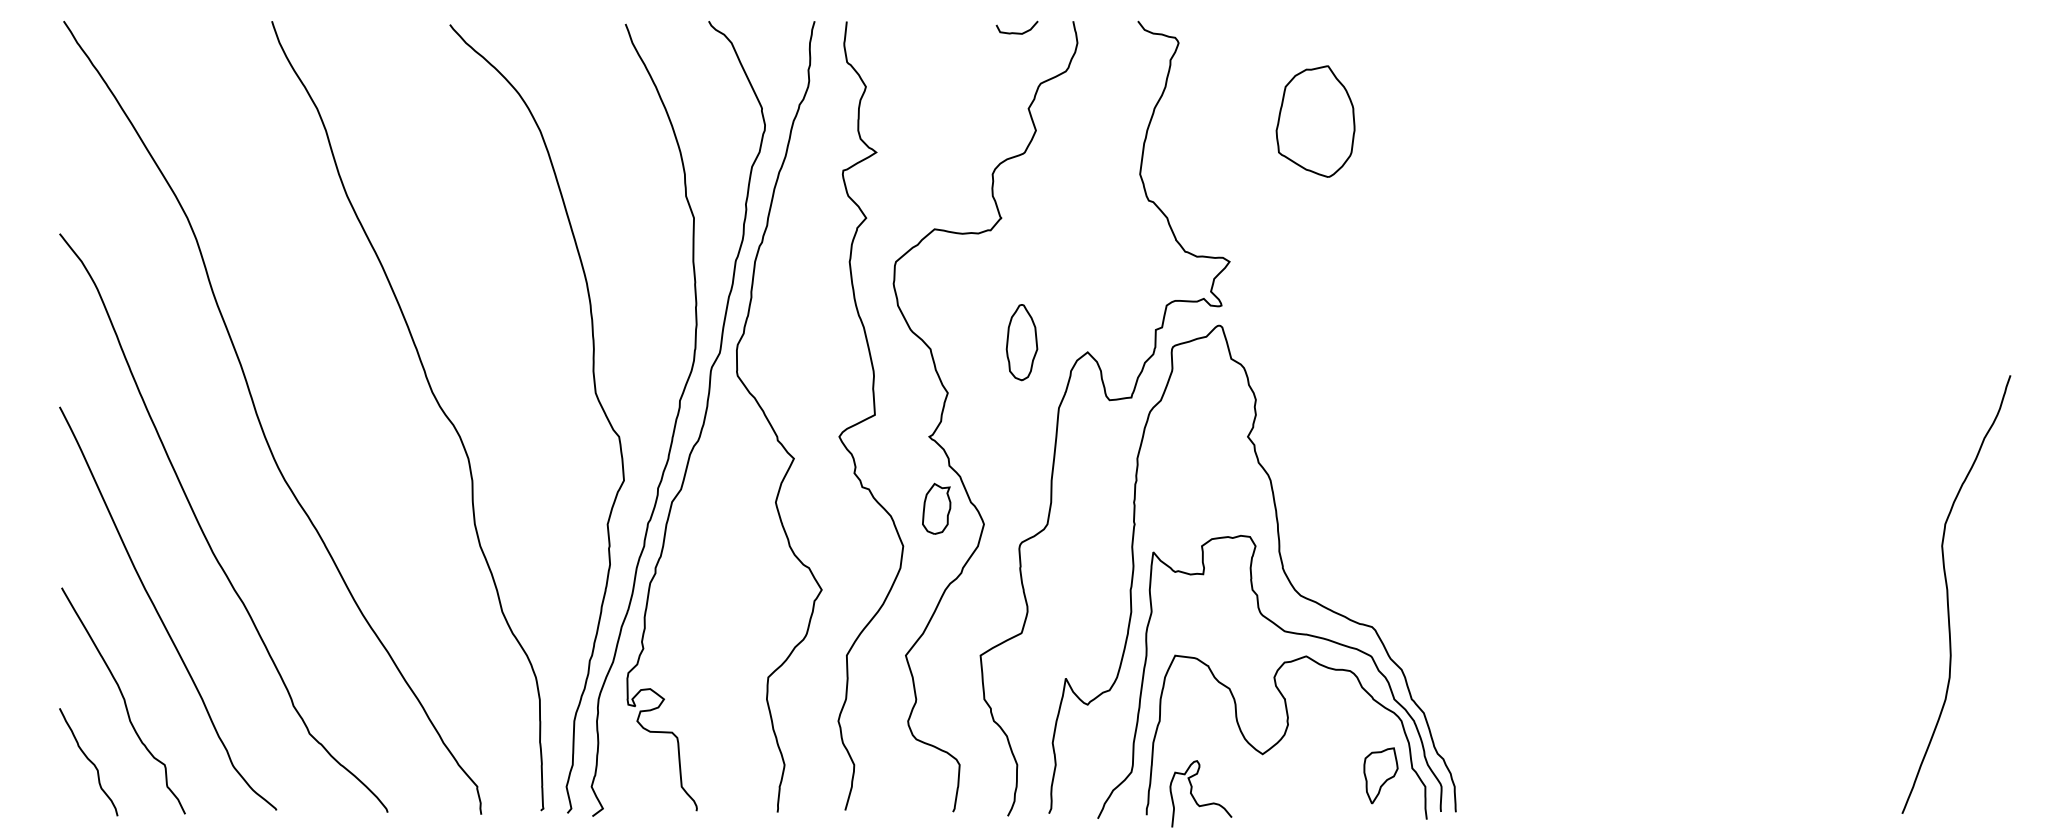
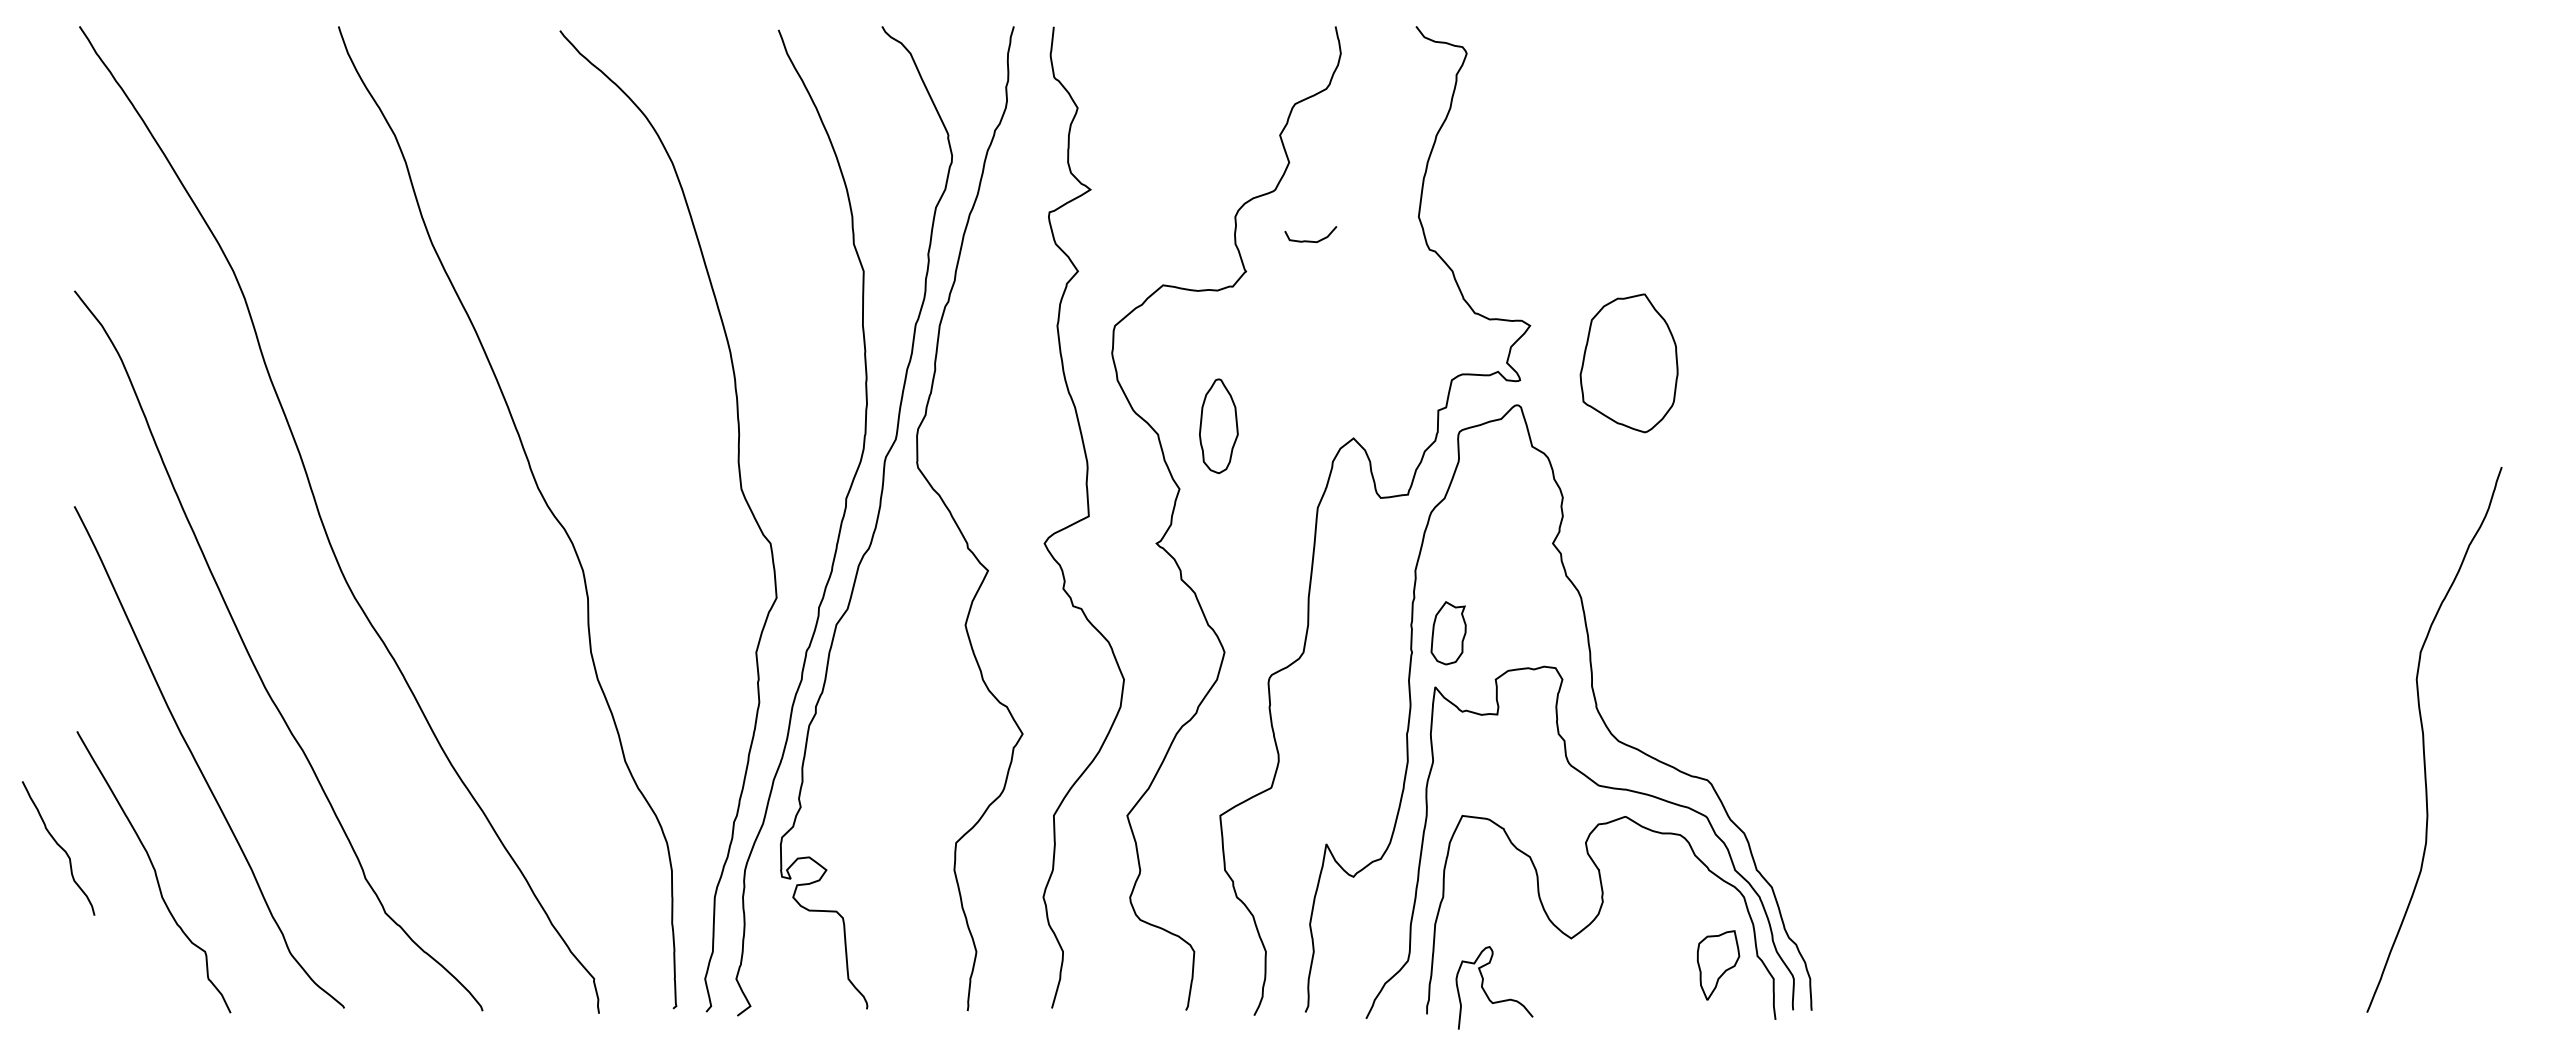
curve: (1016, 32) -> (1310, 240), moved
part: (1315, 121) -> (1628, 363), moved
part: (1021, 342) -> (1218, 426), moved
part: (936, 509) -> (1448, 633), moved
curve: (89, 761) -> (59, 847), moved

